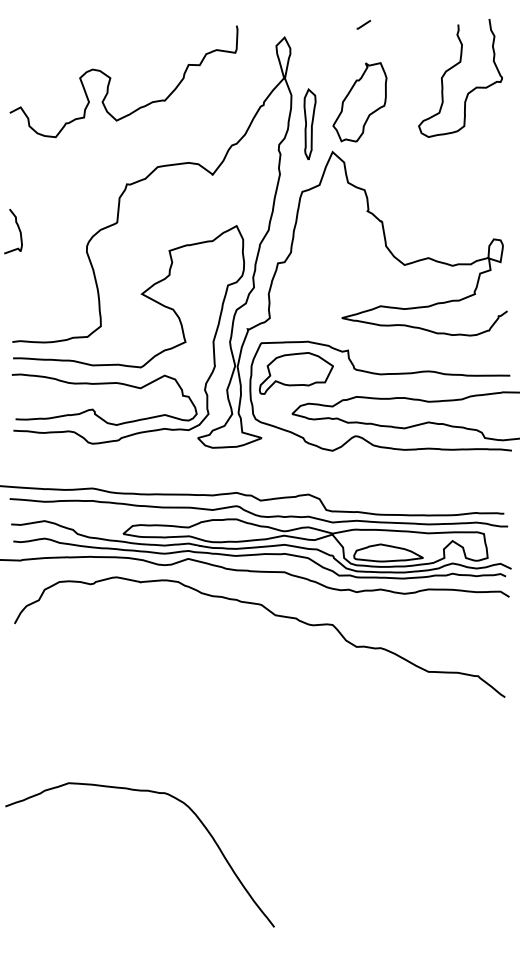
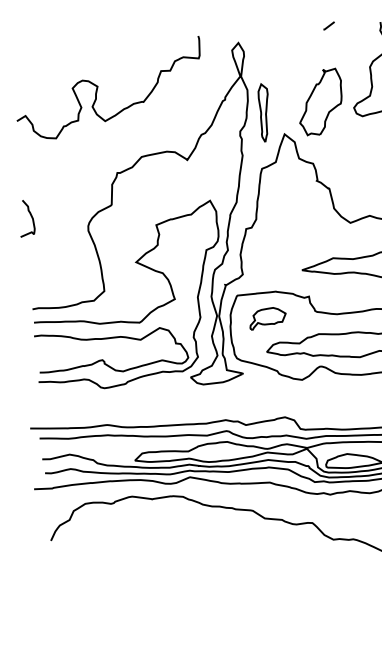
line: (363, 24) -> (328, 25), moved
part: (359, 102) -> (320, 102), moved
part: (296, 373) -> (267, 318), size x0.6

